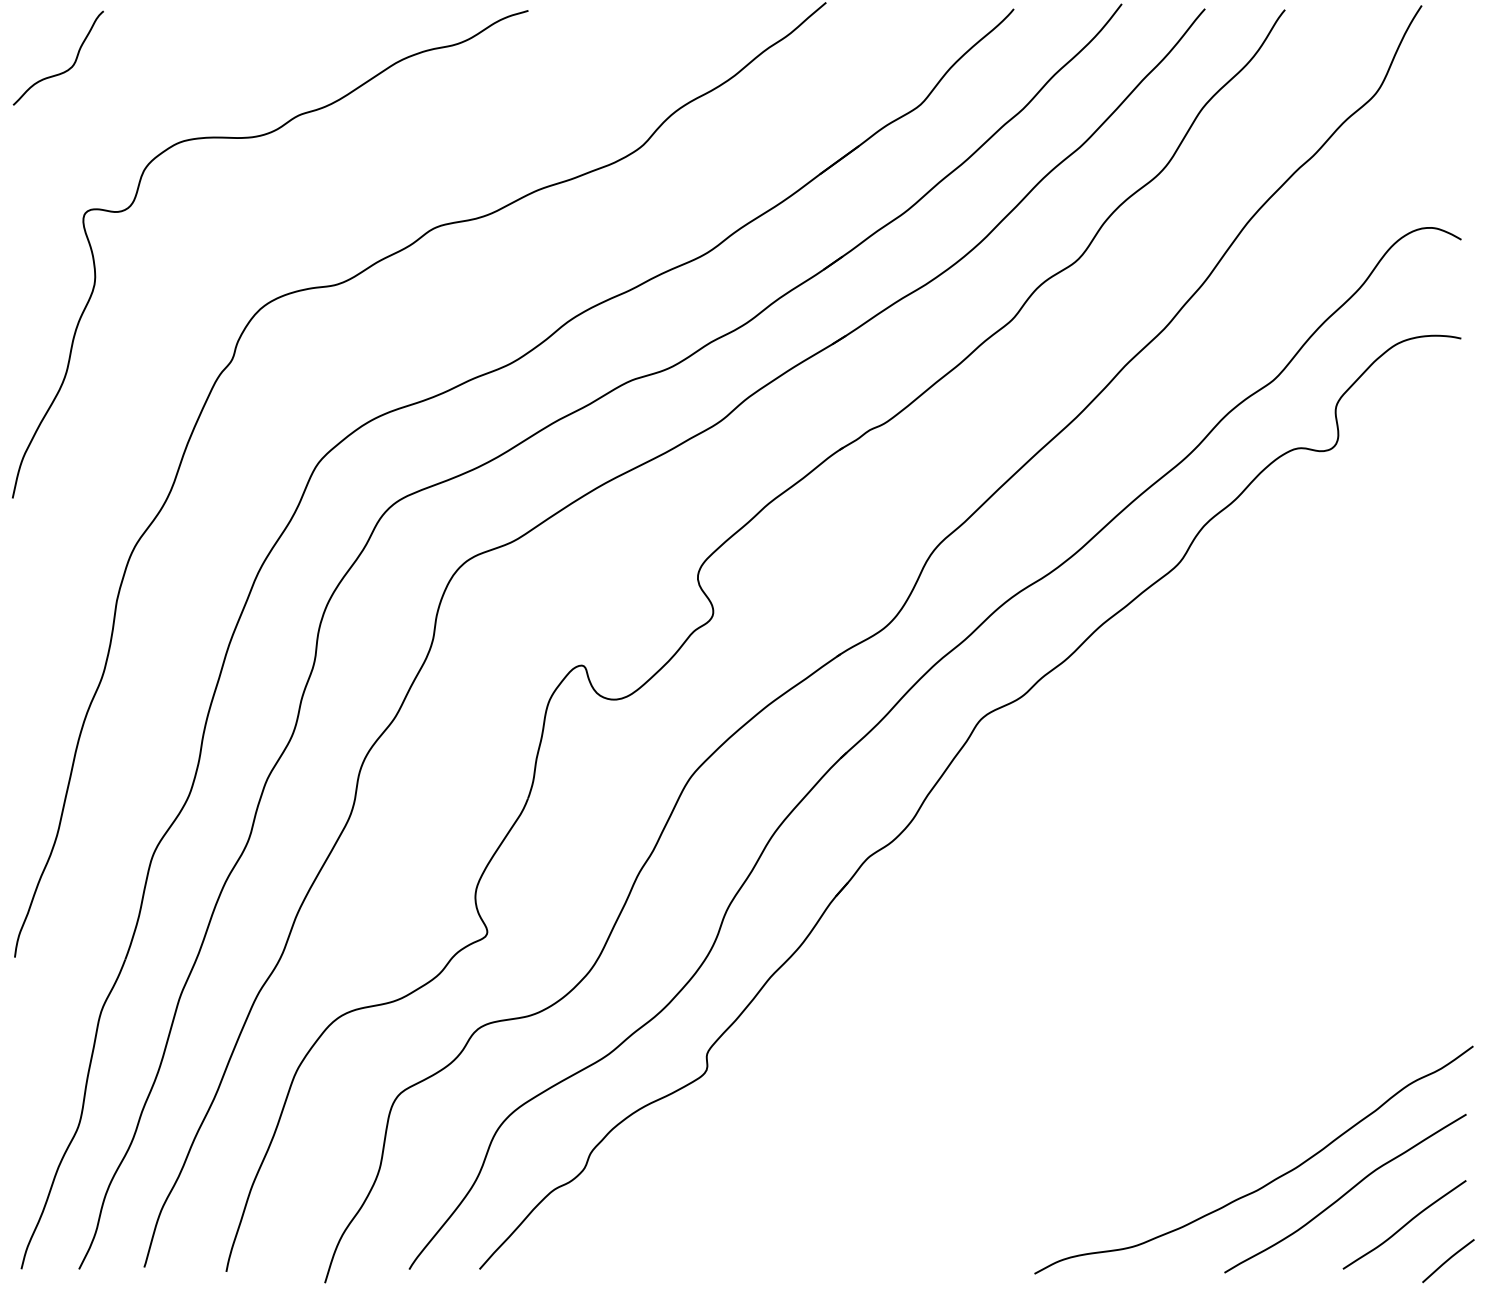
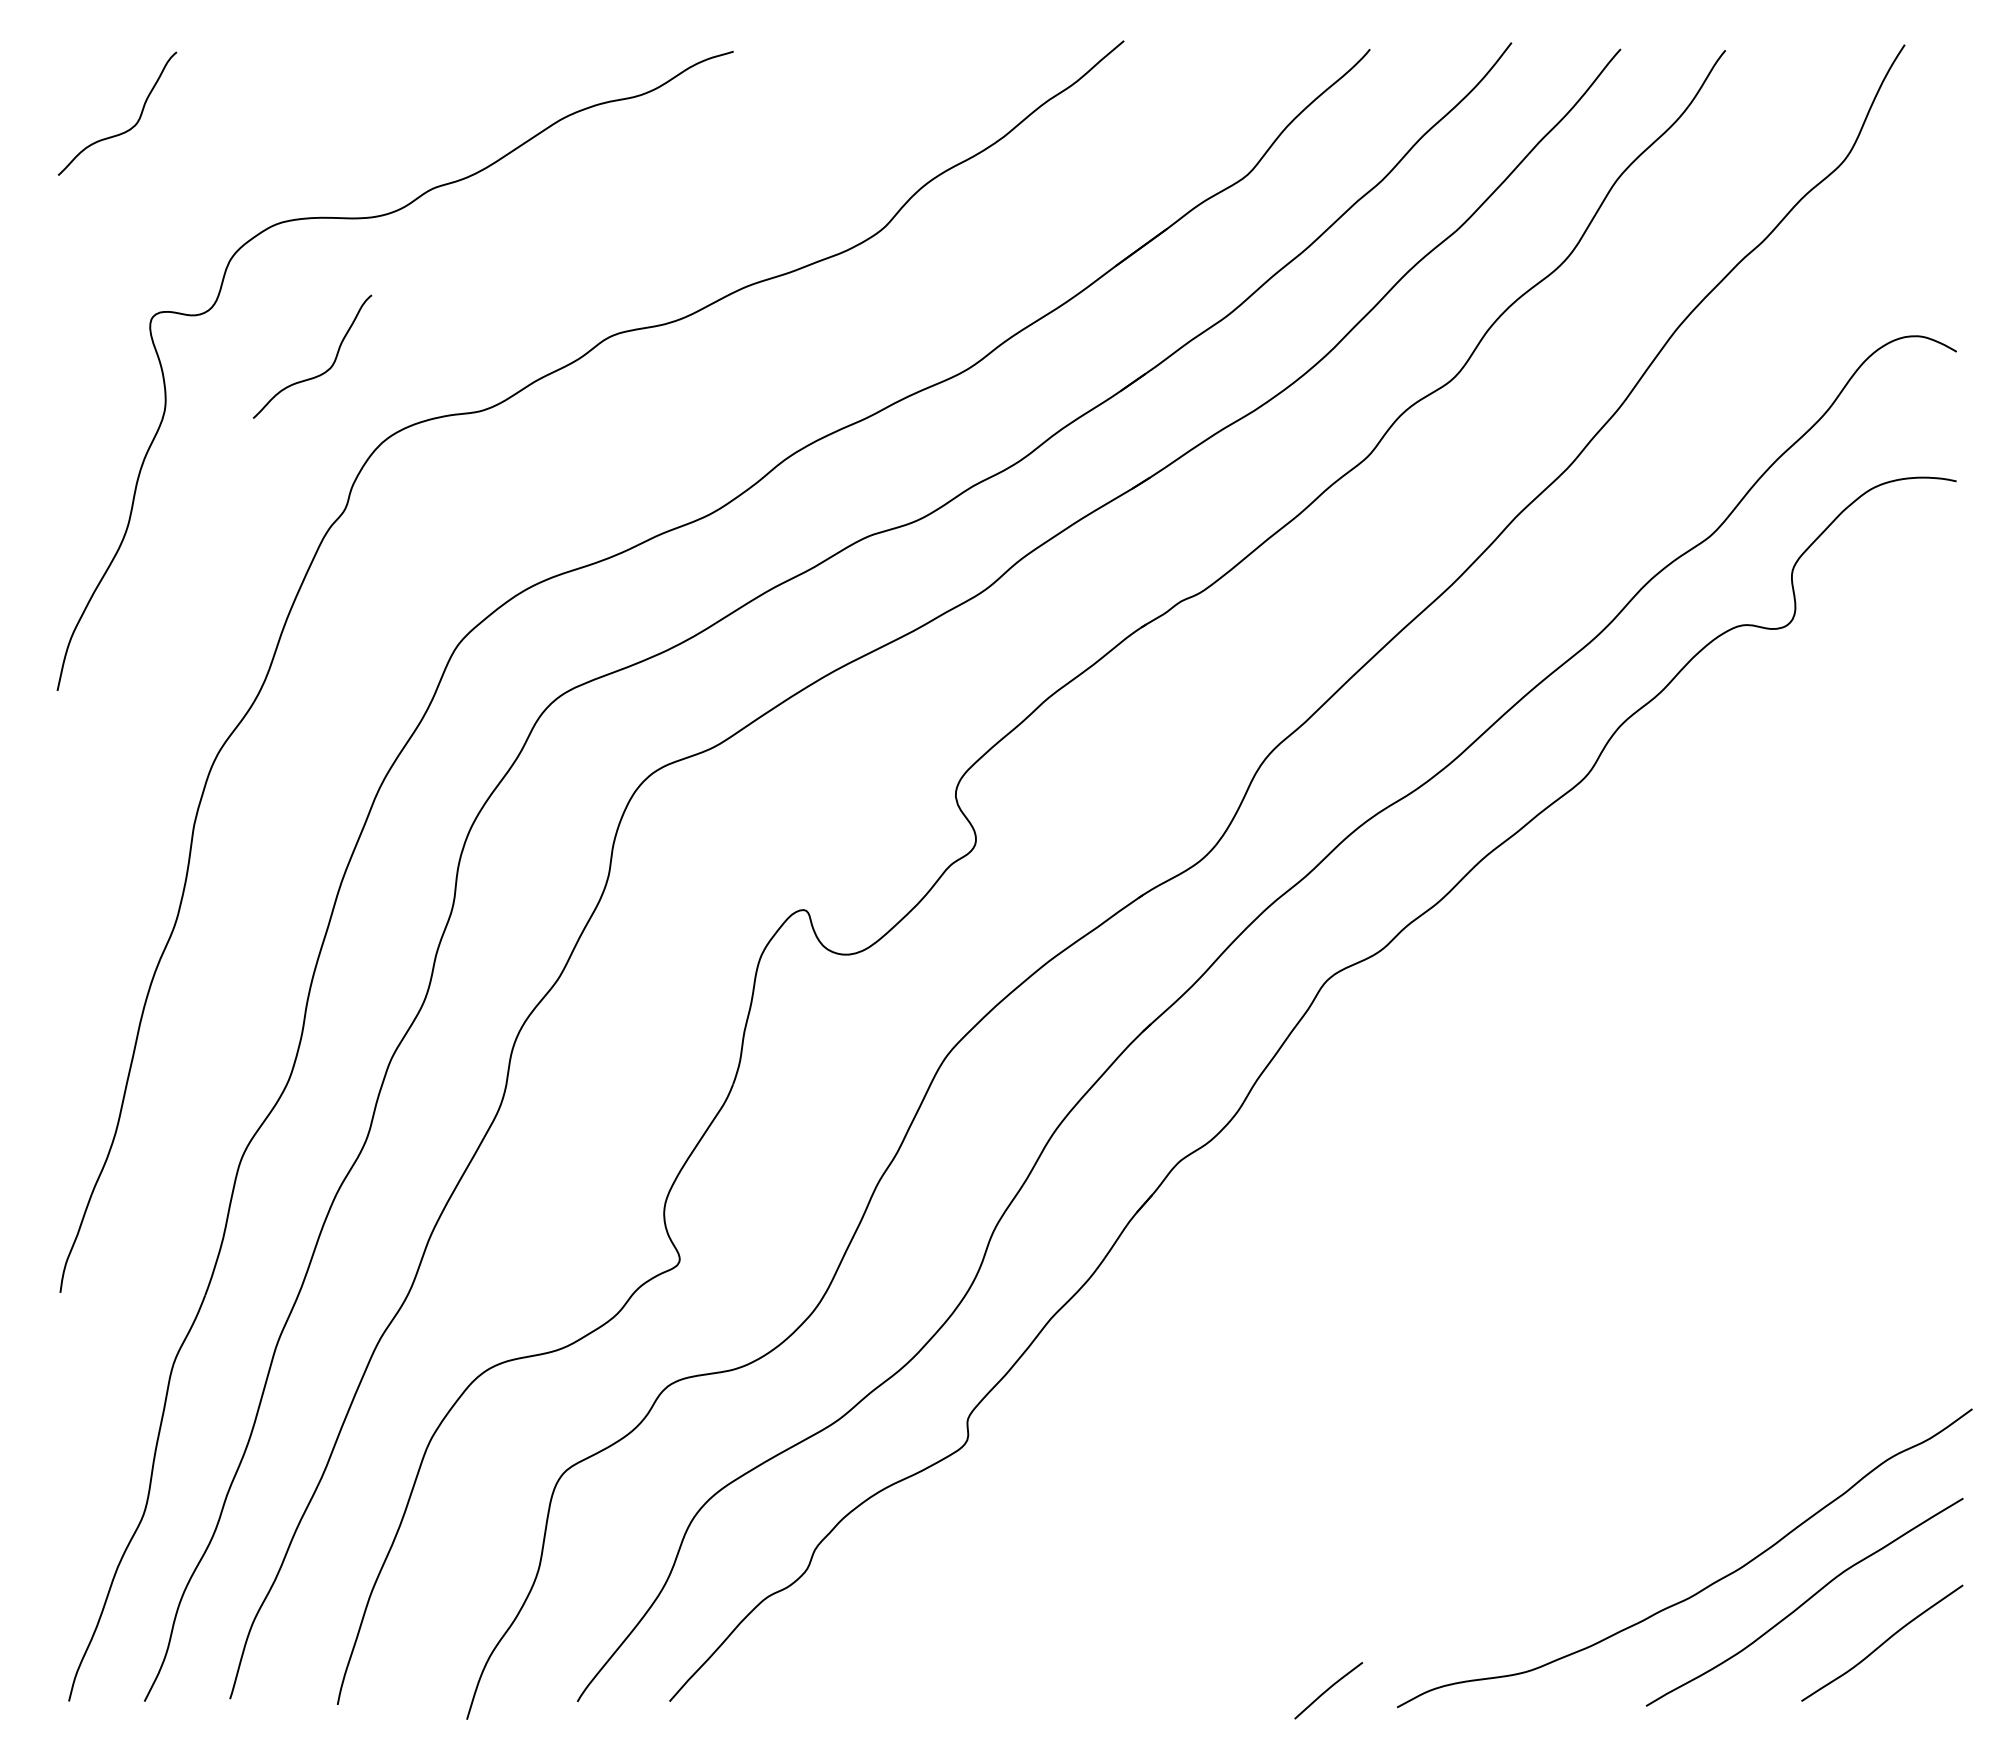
curve: (216, 254) -> (324, 371), added
line: (1448, 1260) -> (1328, 1690), moved

